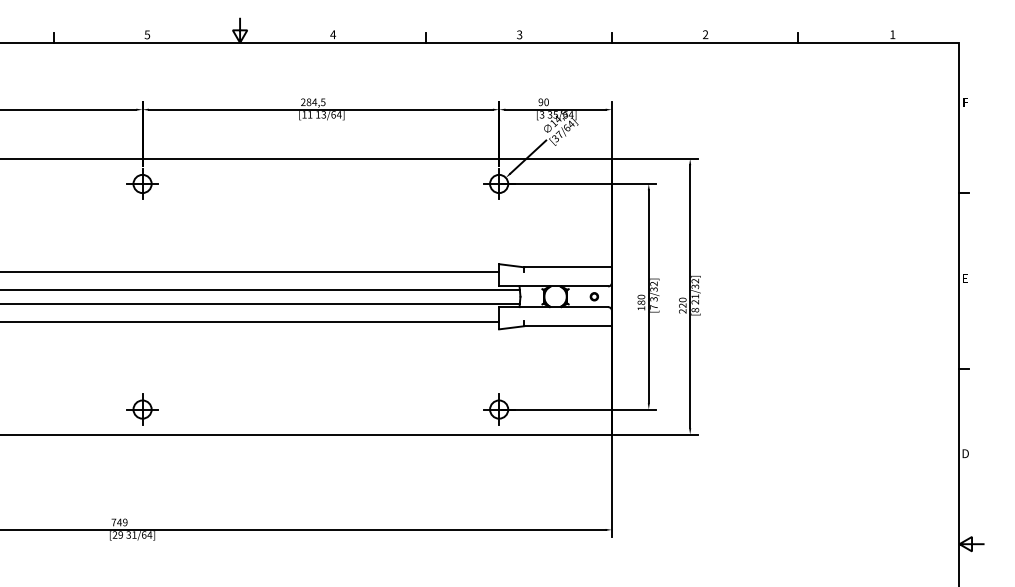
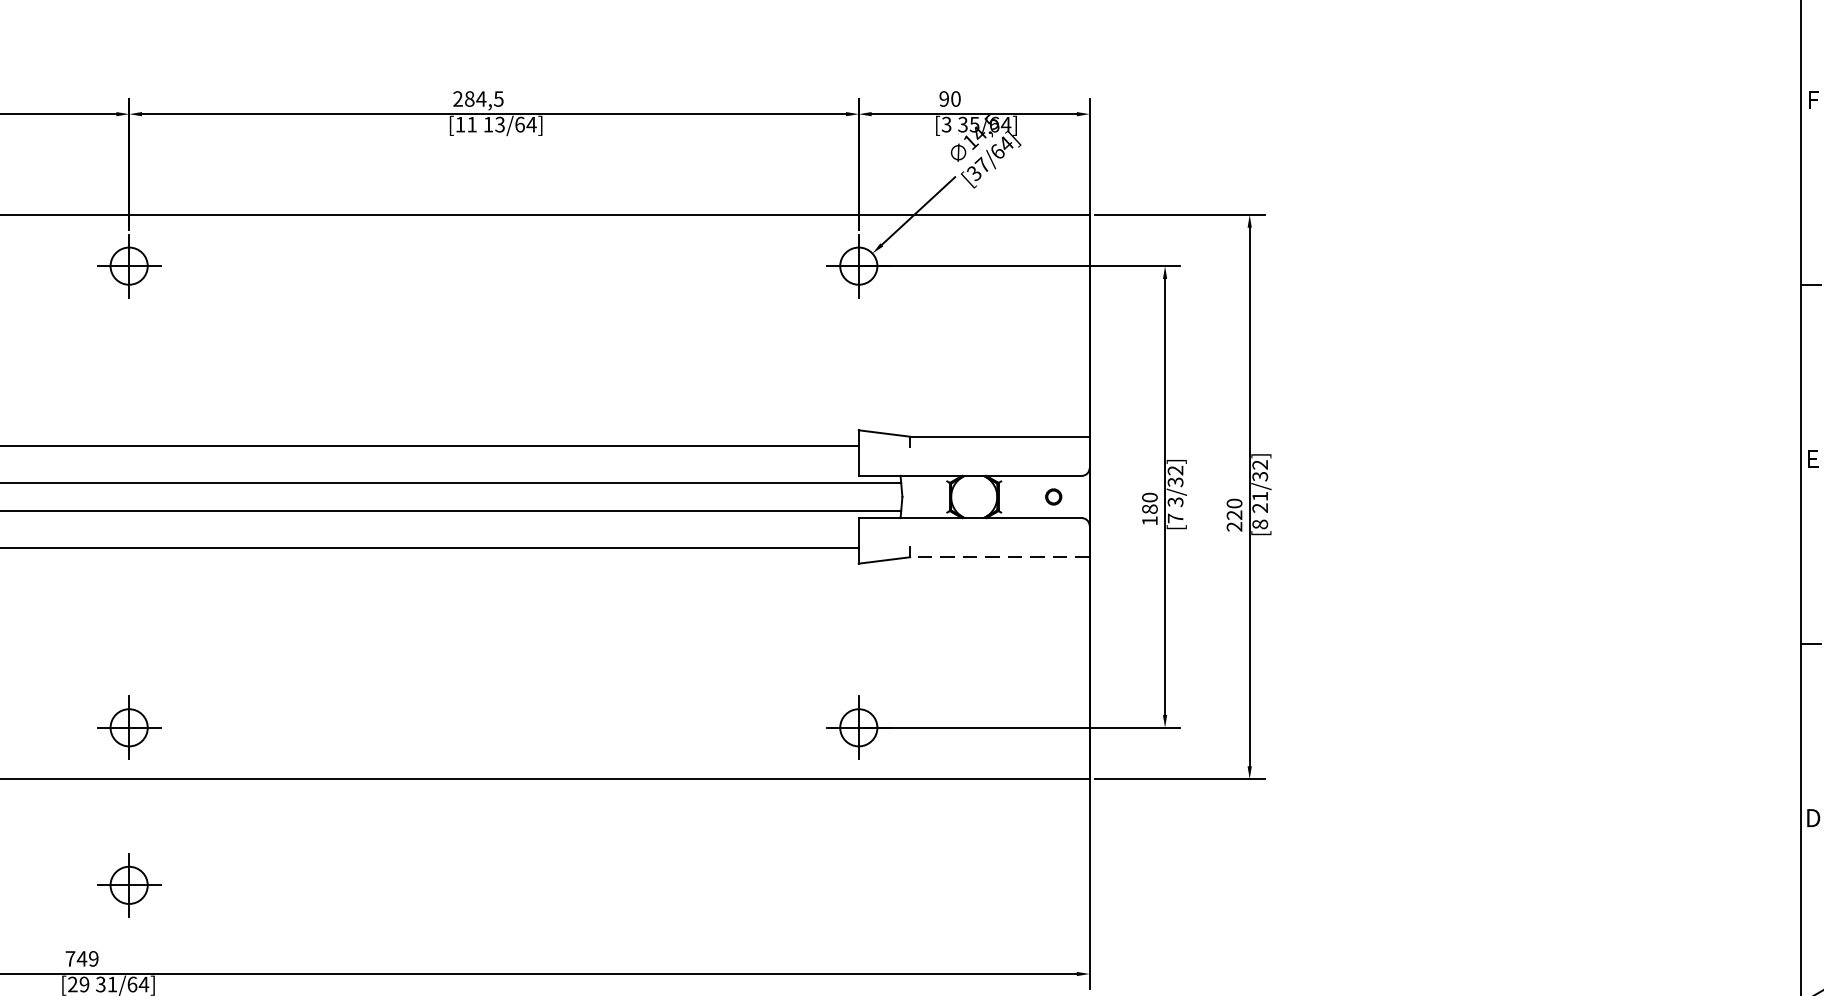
line: (568, 326) -> (1000, 557), solid -> dashed
part: (142, 486) -> (128, 885), added

